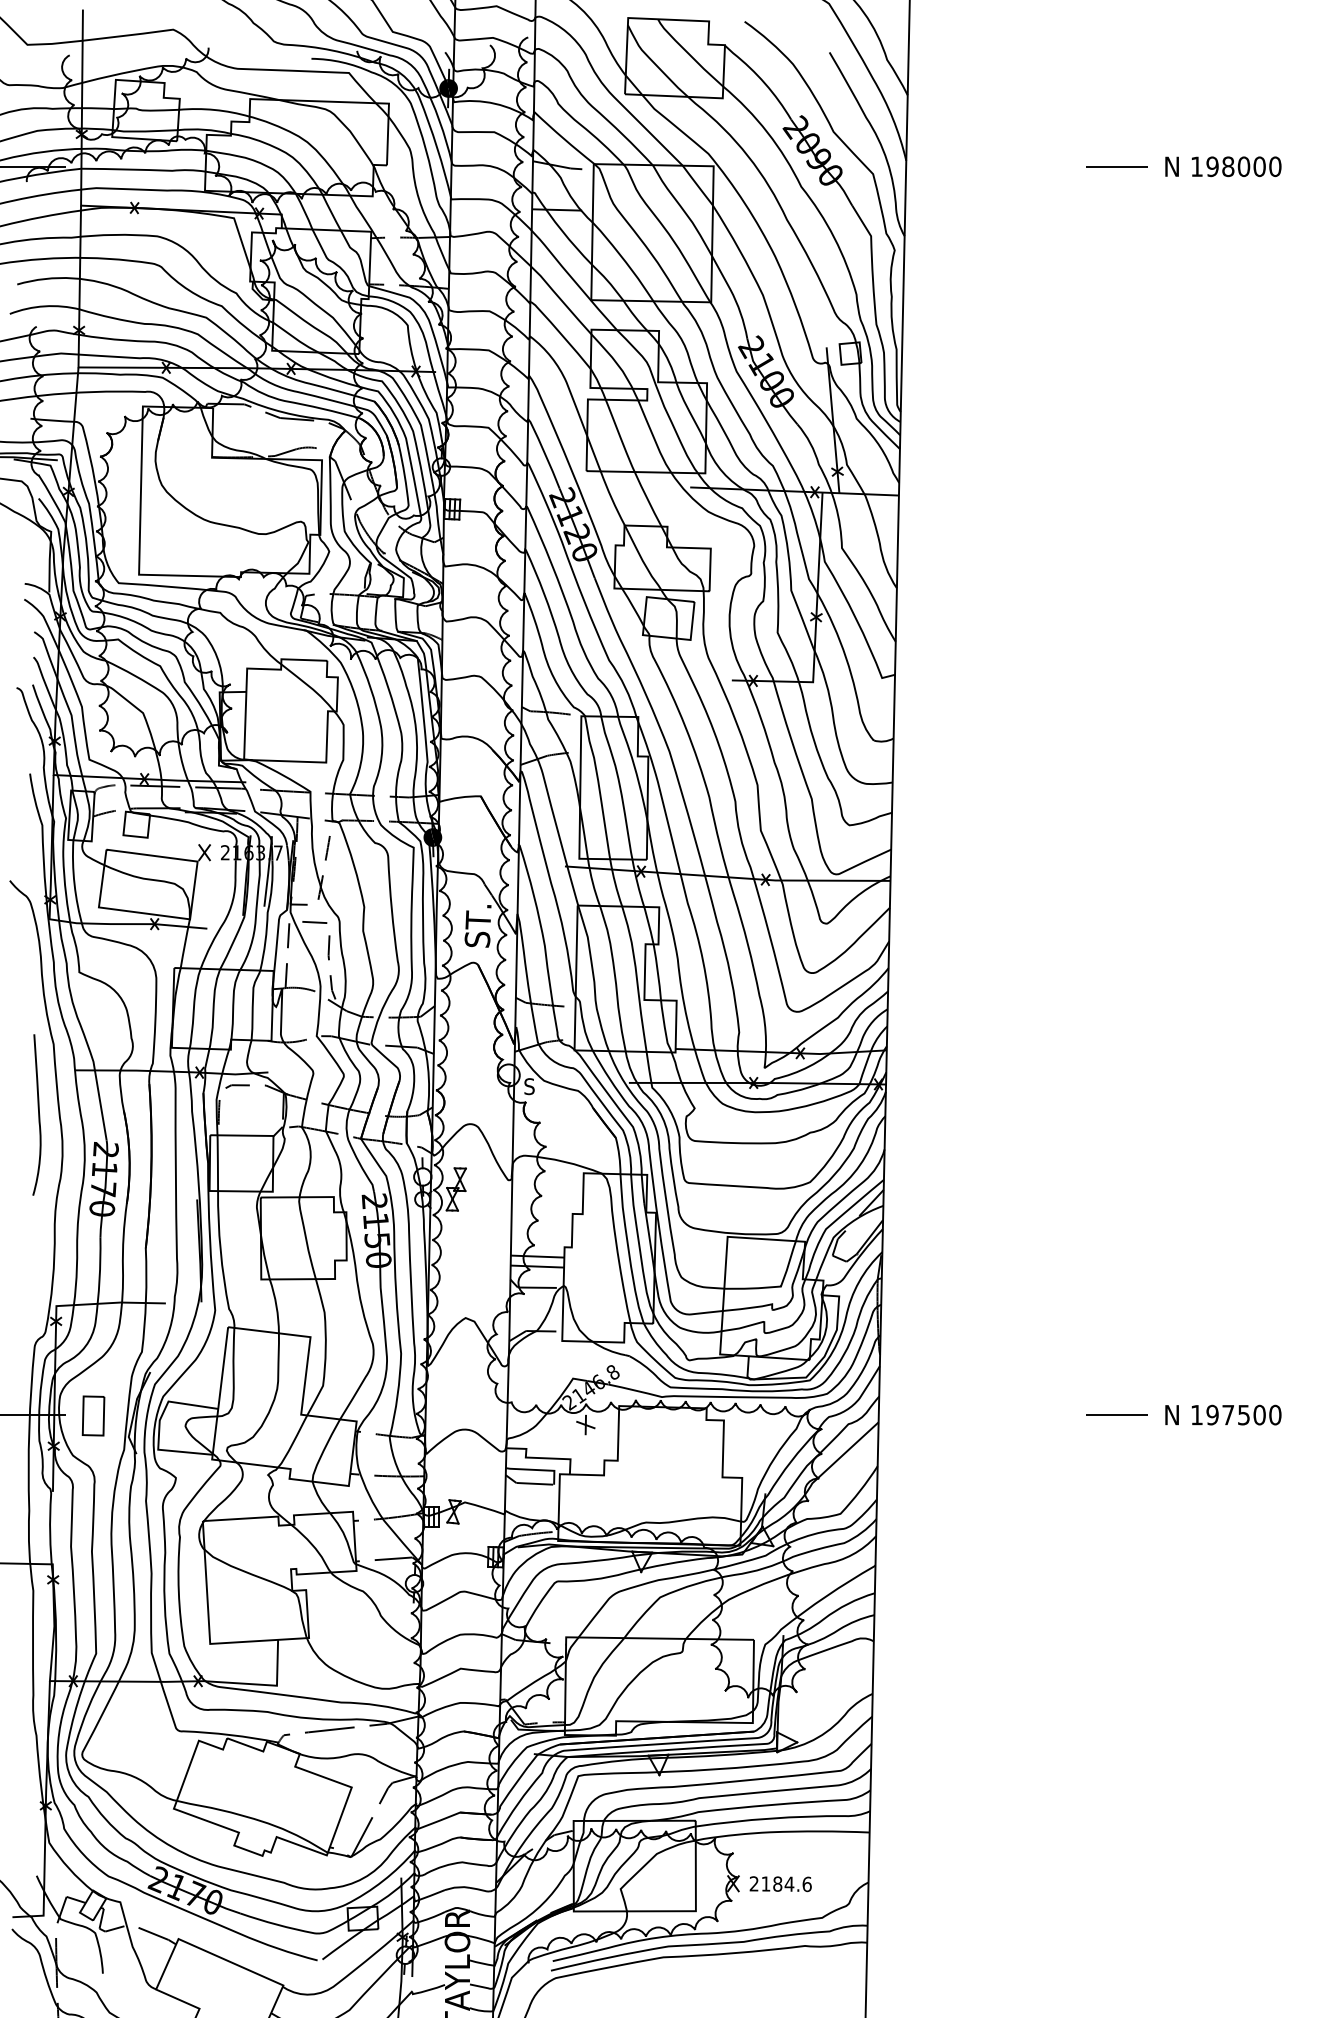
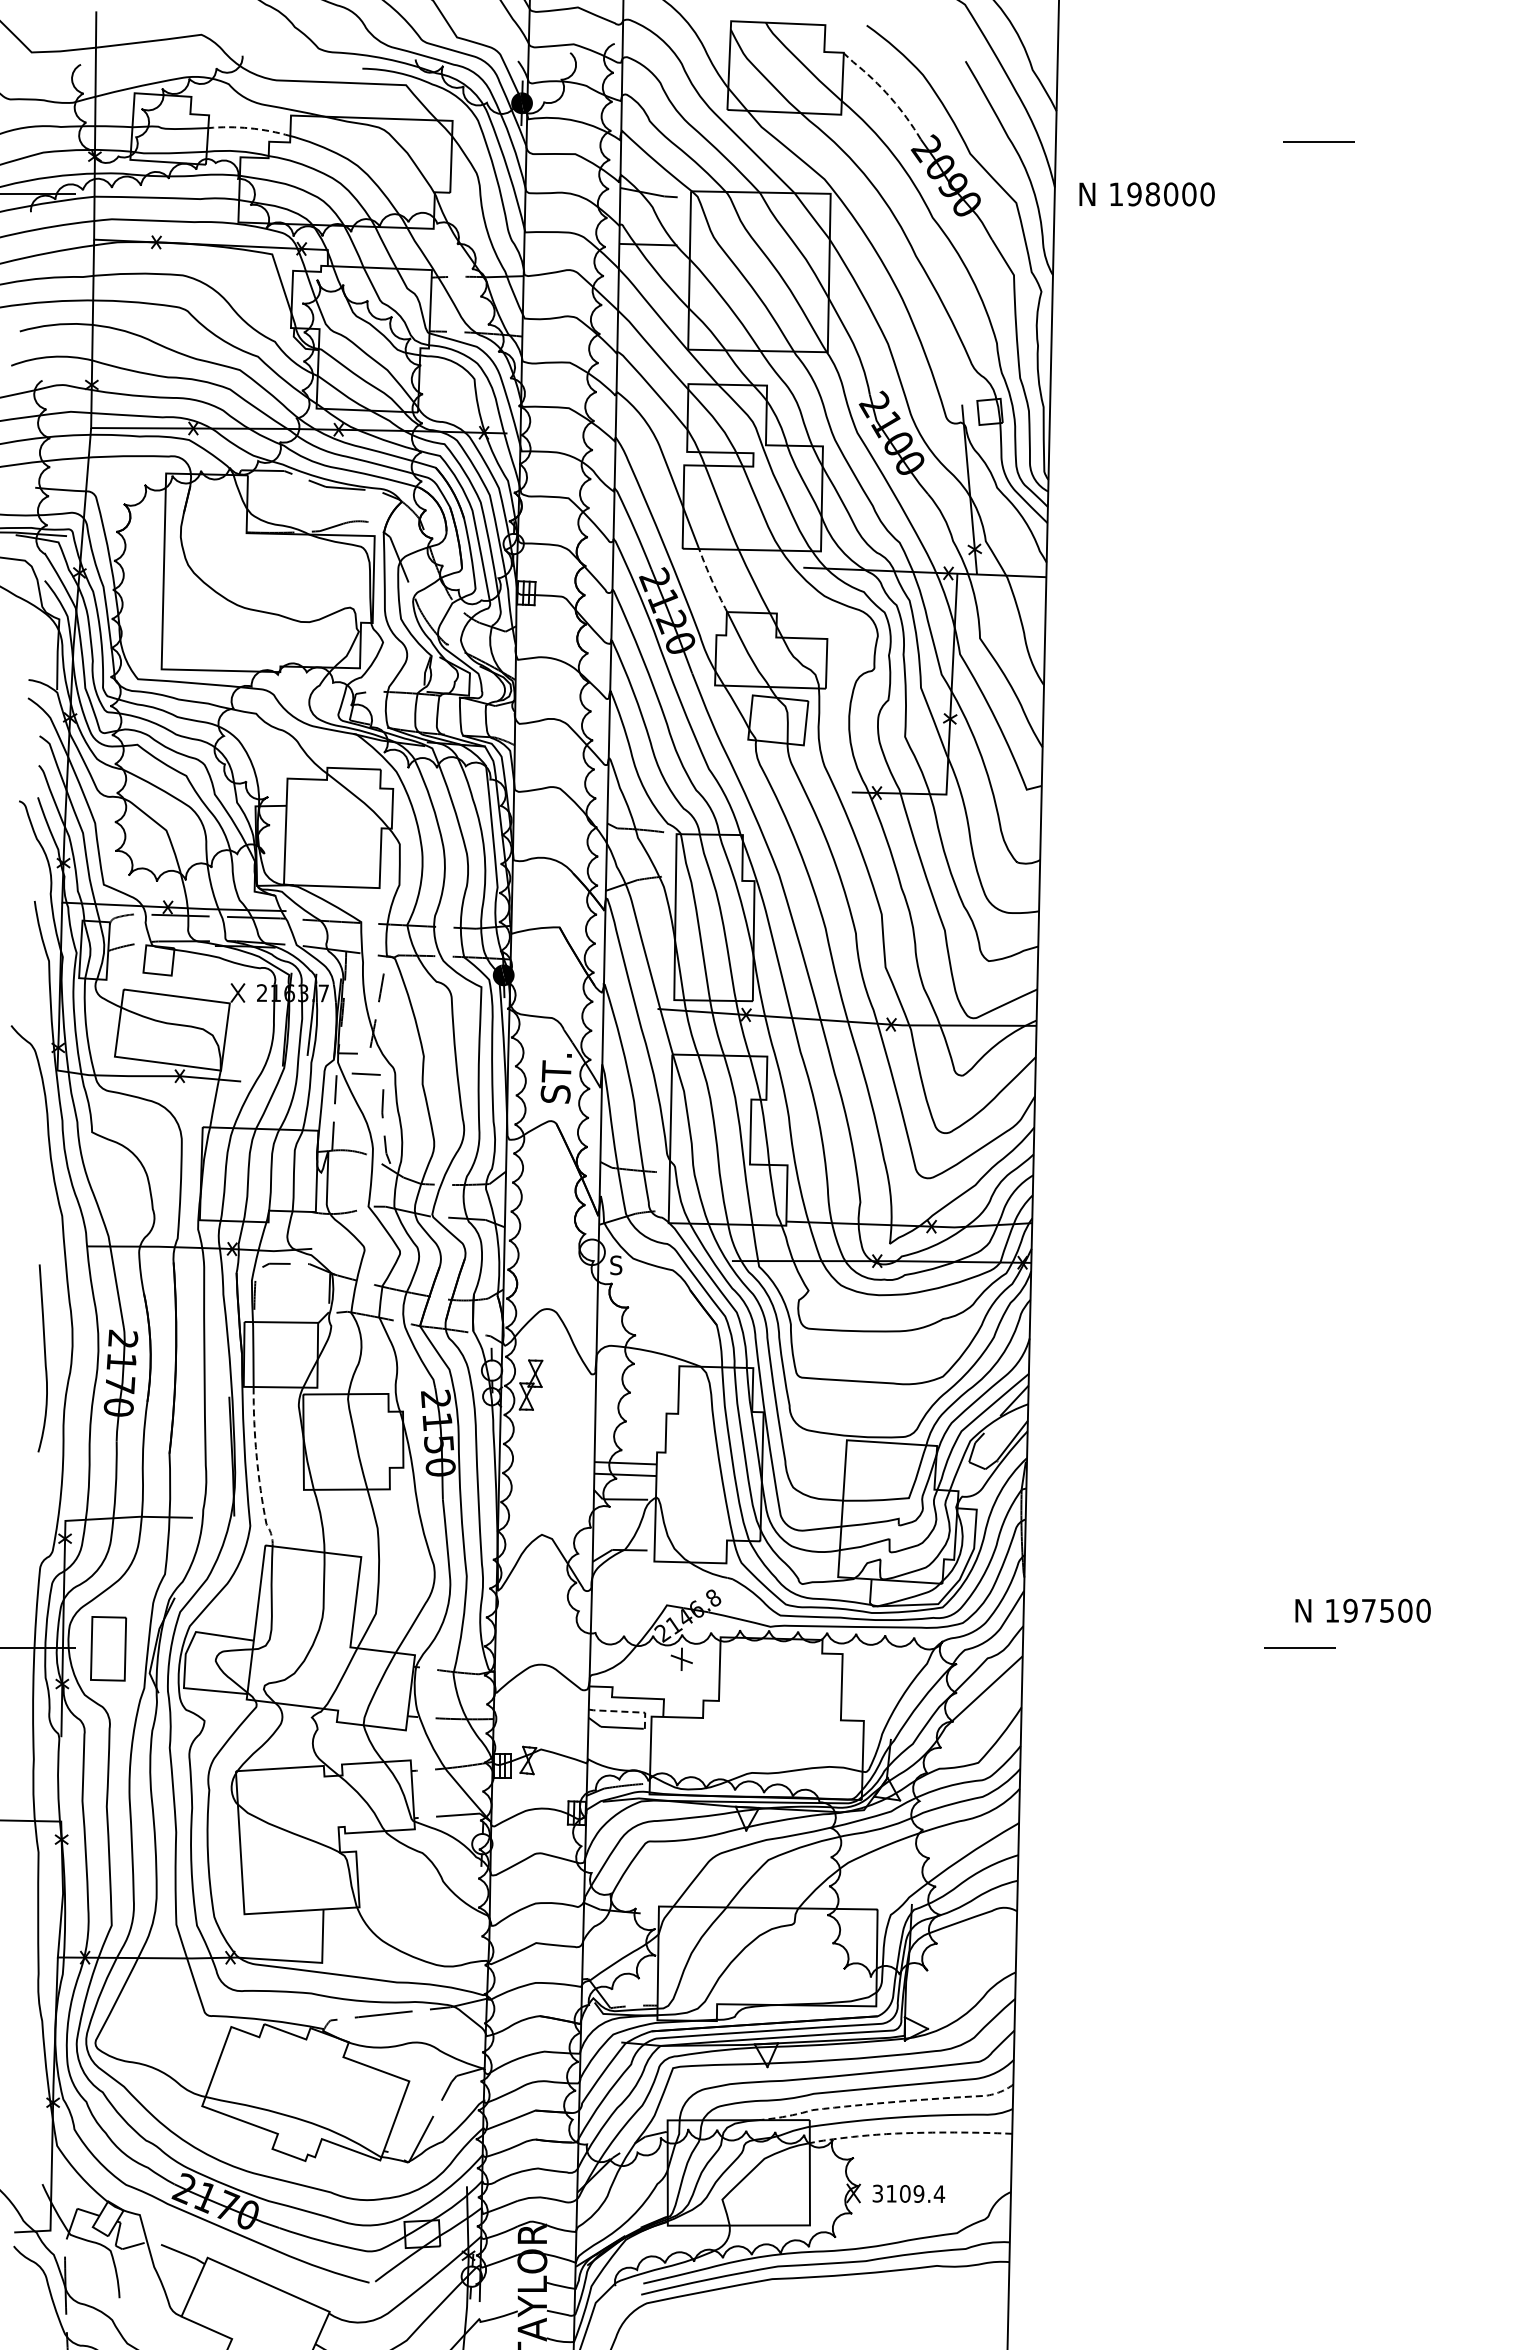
line: (760, 79) -> (885, 92), solid -> dashed
line: (214, 110) -> (249, 128), solid -> dashed
line: (1116, 165) -> (1318, 141), moved
text: (1222, 166) -> (1146, 194), moved
line: (612, 499) -> (712, 581), solid -> dashed
curve: (38, 1115) -> (44, 1358), moved
line: (222, 1261) -> (258, 1468), solid -> dashed
text: (1222, 1414) -> (1362, 1610), moved
part: (93, 1415) -> (108, 1648), size x1.4
line: (537, 1469) -> (625, 1711), solid -> dashed
line: (762, 1805) -> (887, 2102), solid -> dashed
line: (781, 1832) -> (909, 2133), solid -> dashed
text: (780, 1884) -> (908, 2194), 2184.6 -> 3109.4

